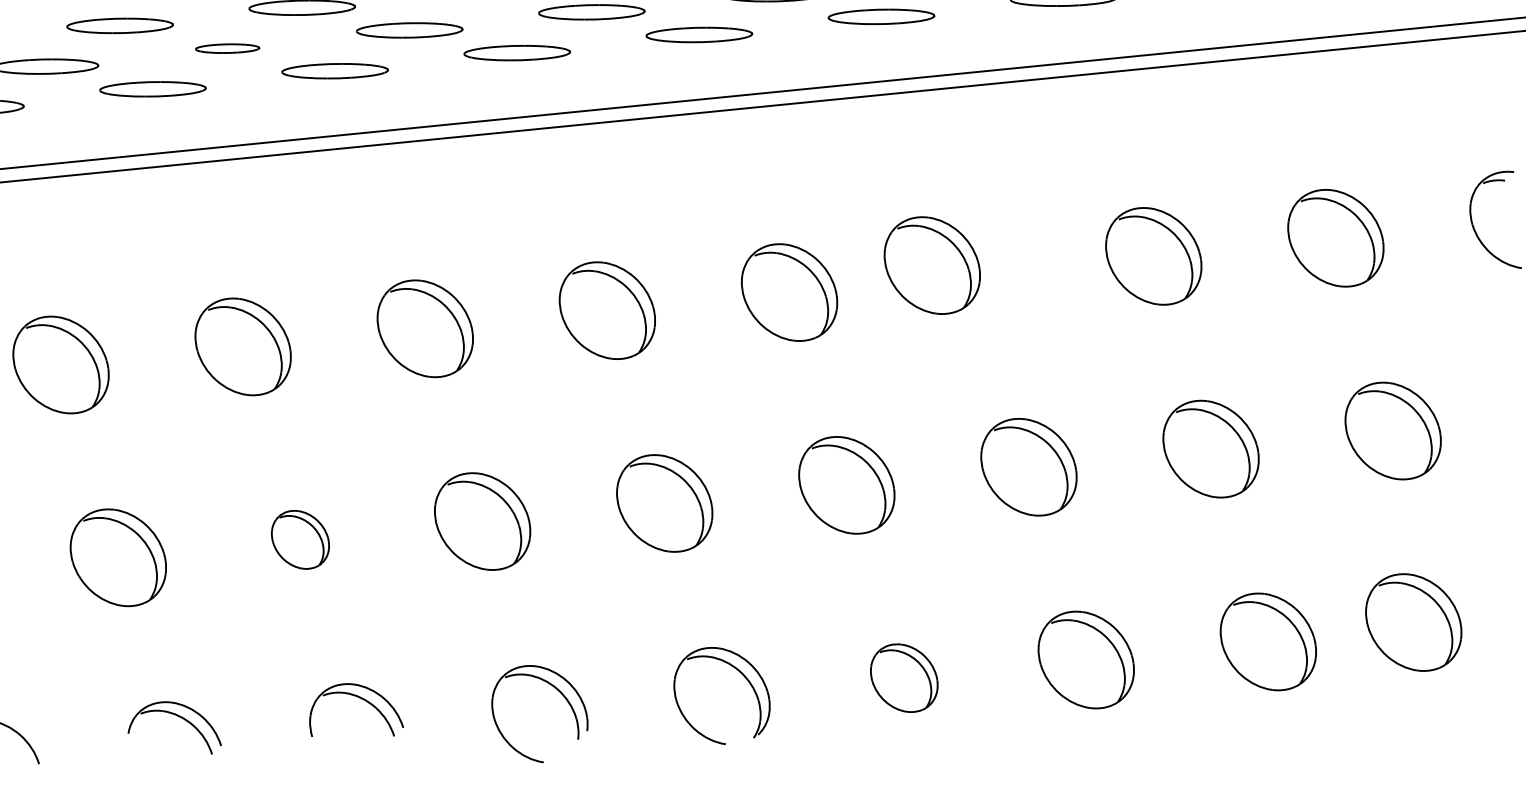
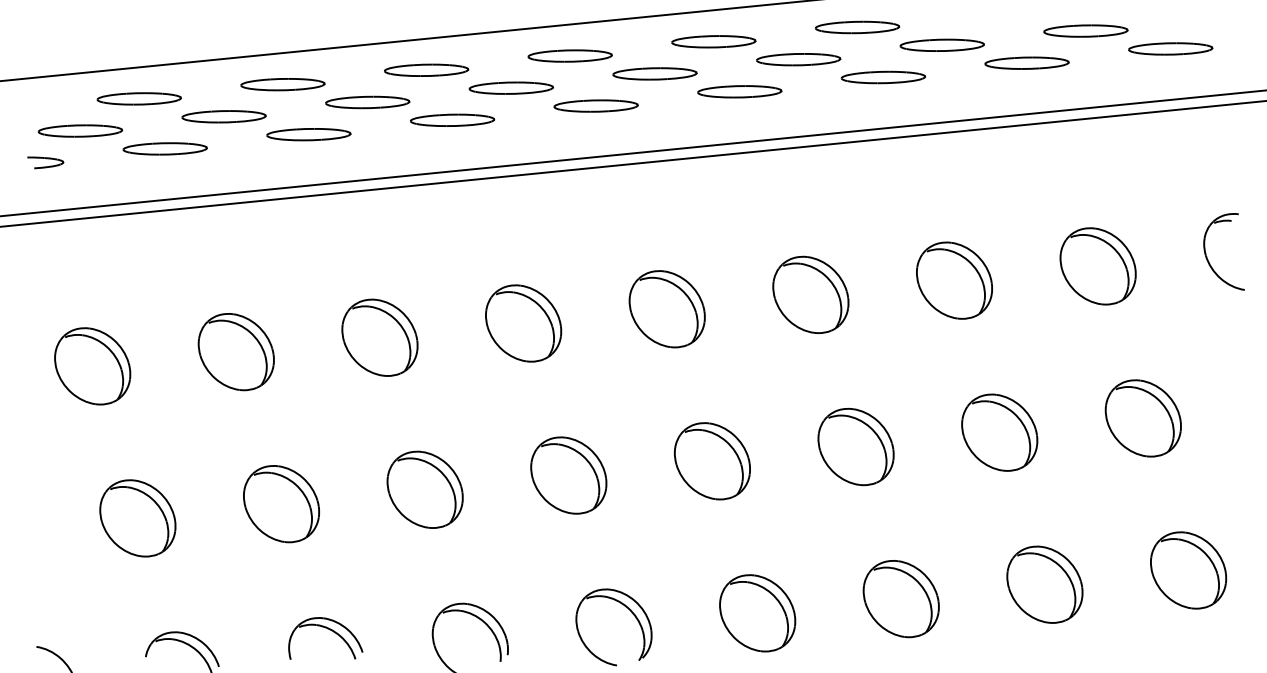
part: (226, 48) -> (223, 116), size x1.67
part: (931, 265) -> (810, 294), moved
part: (300, 540) -> (281, 504), size x1.67
part: (1413, 622) -> (1188, 570), moved
part: (903, 678) -> (757, 613), size x1.43

